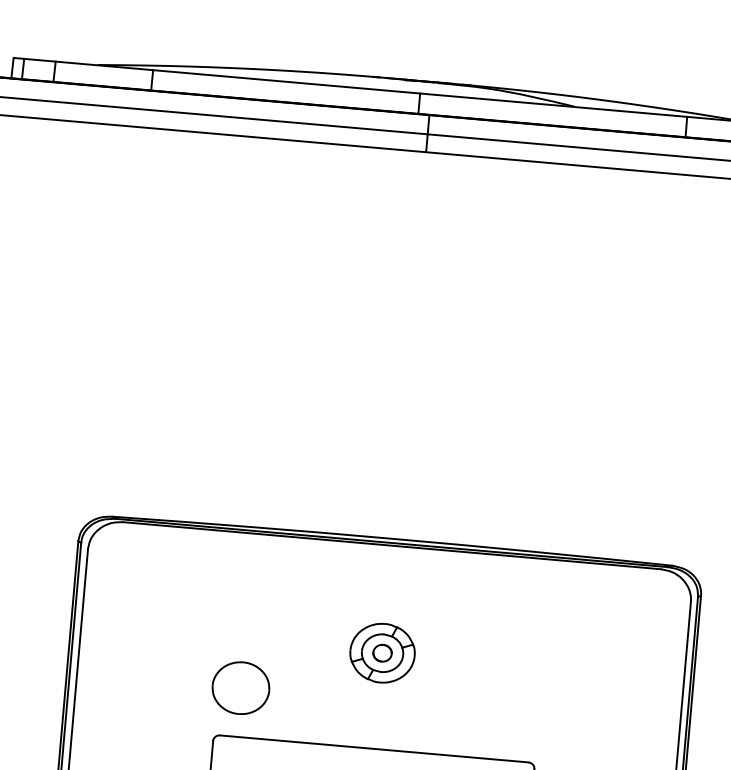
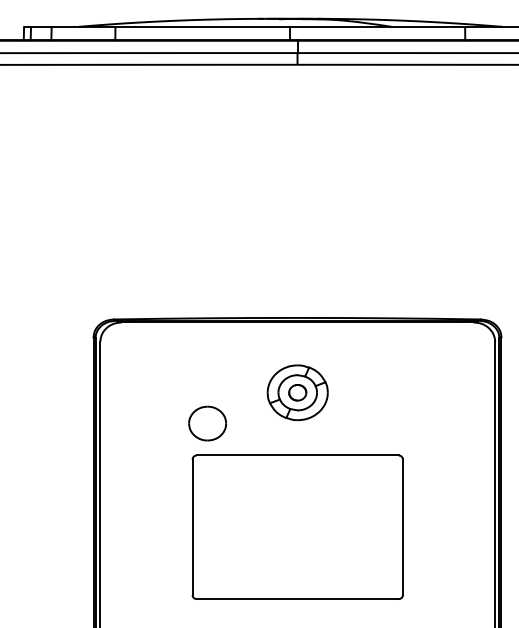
part: (382, 652) -> (297, 392), size x1.43

